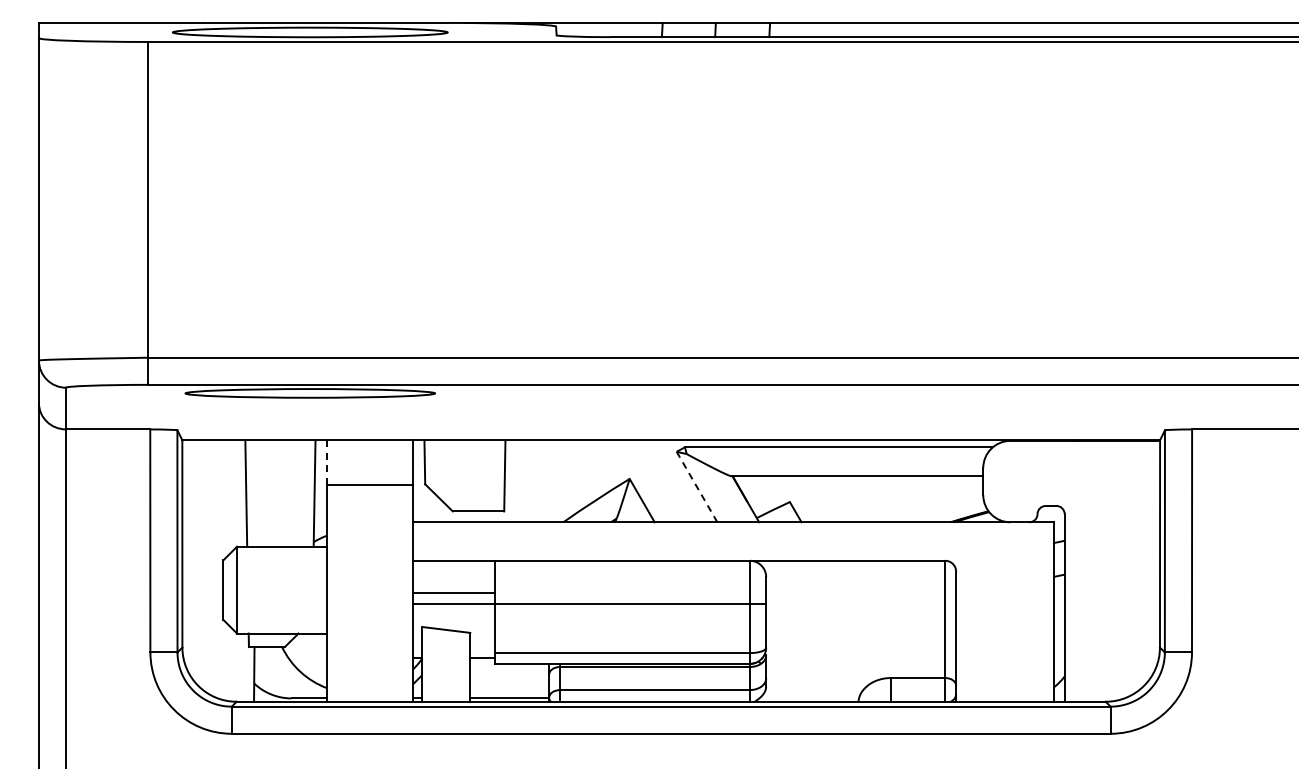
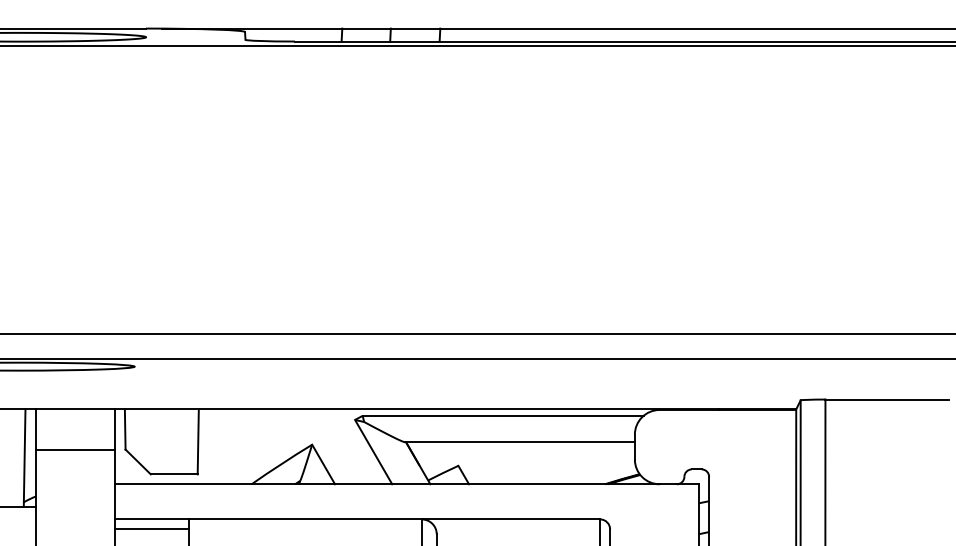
line: (327, 463) -> (36, 430), dashed -> solid
line: (697, 487) -> (374, 452), dashed -> solid
line: (453, 571) -> (151, 529), added

